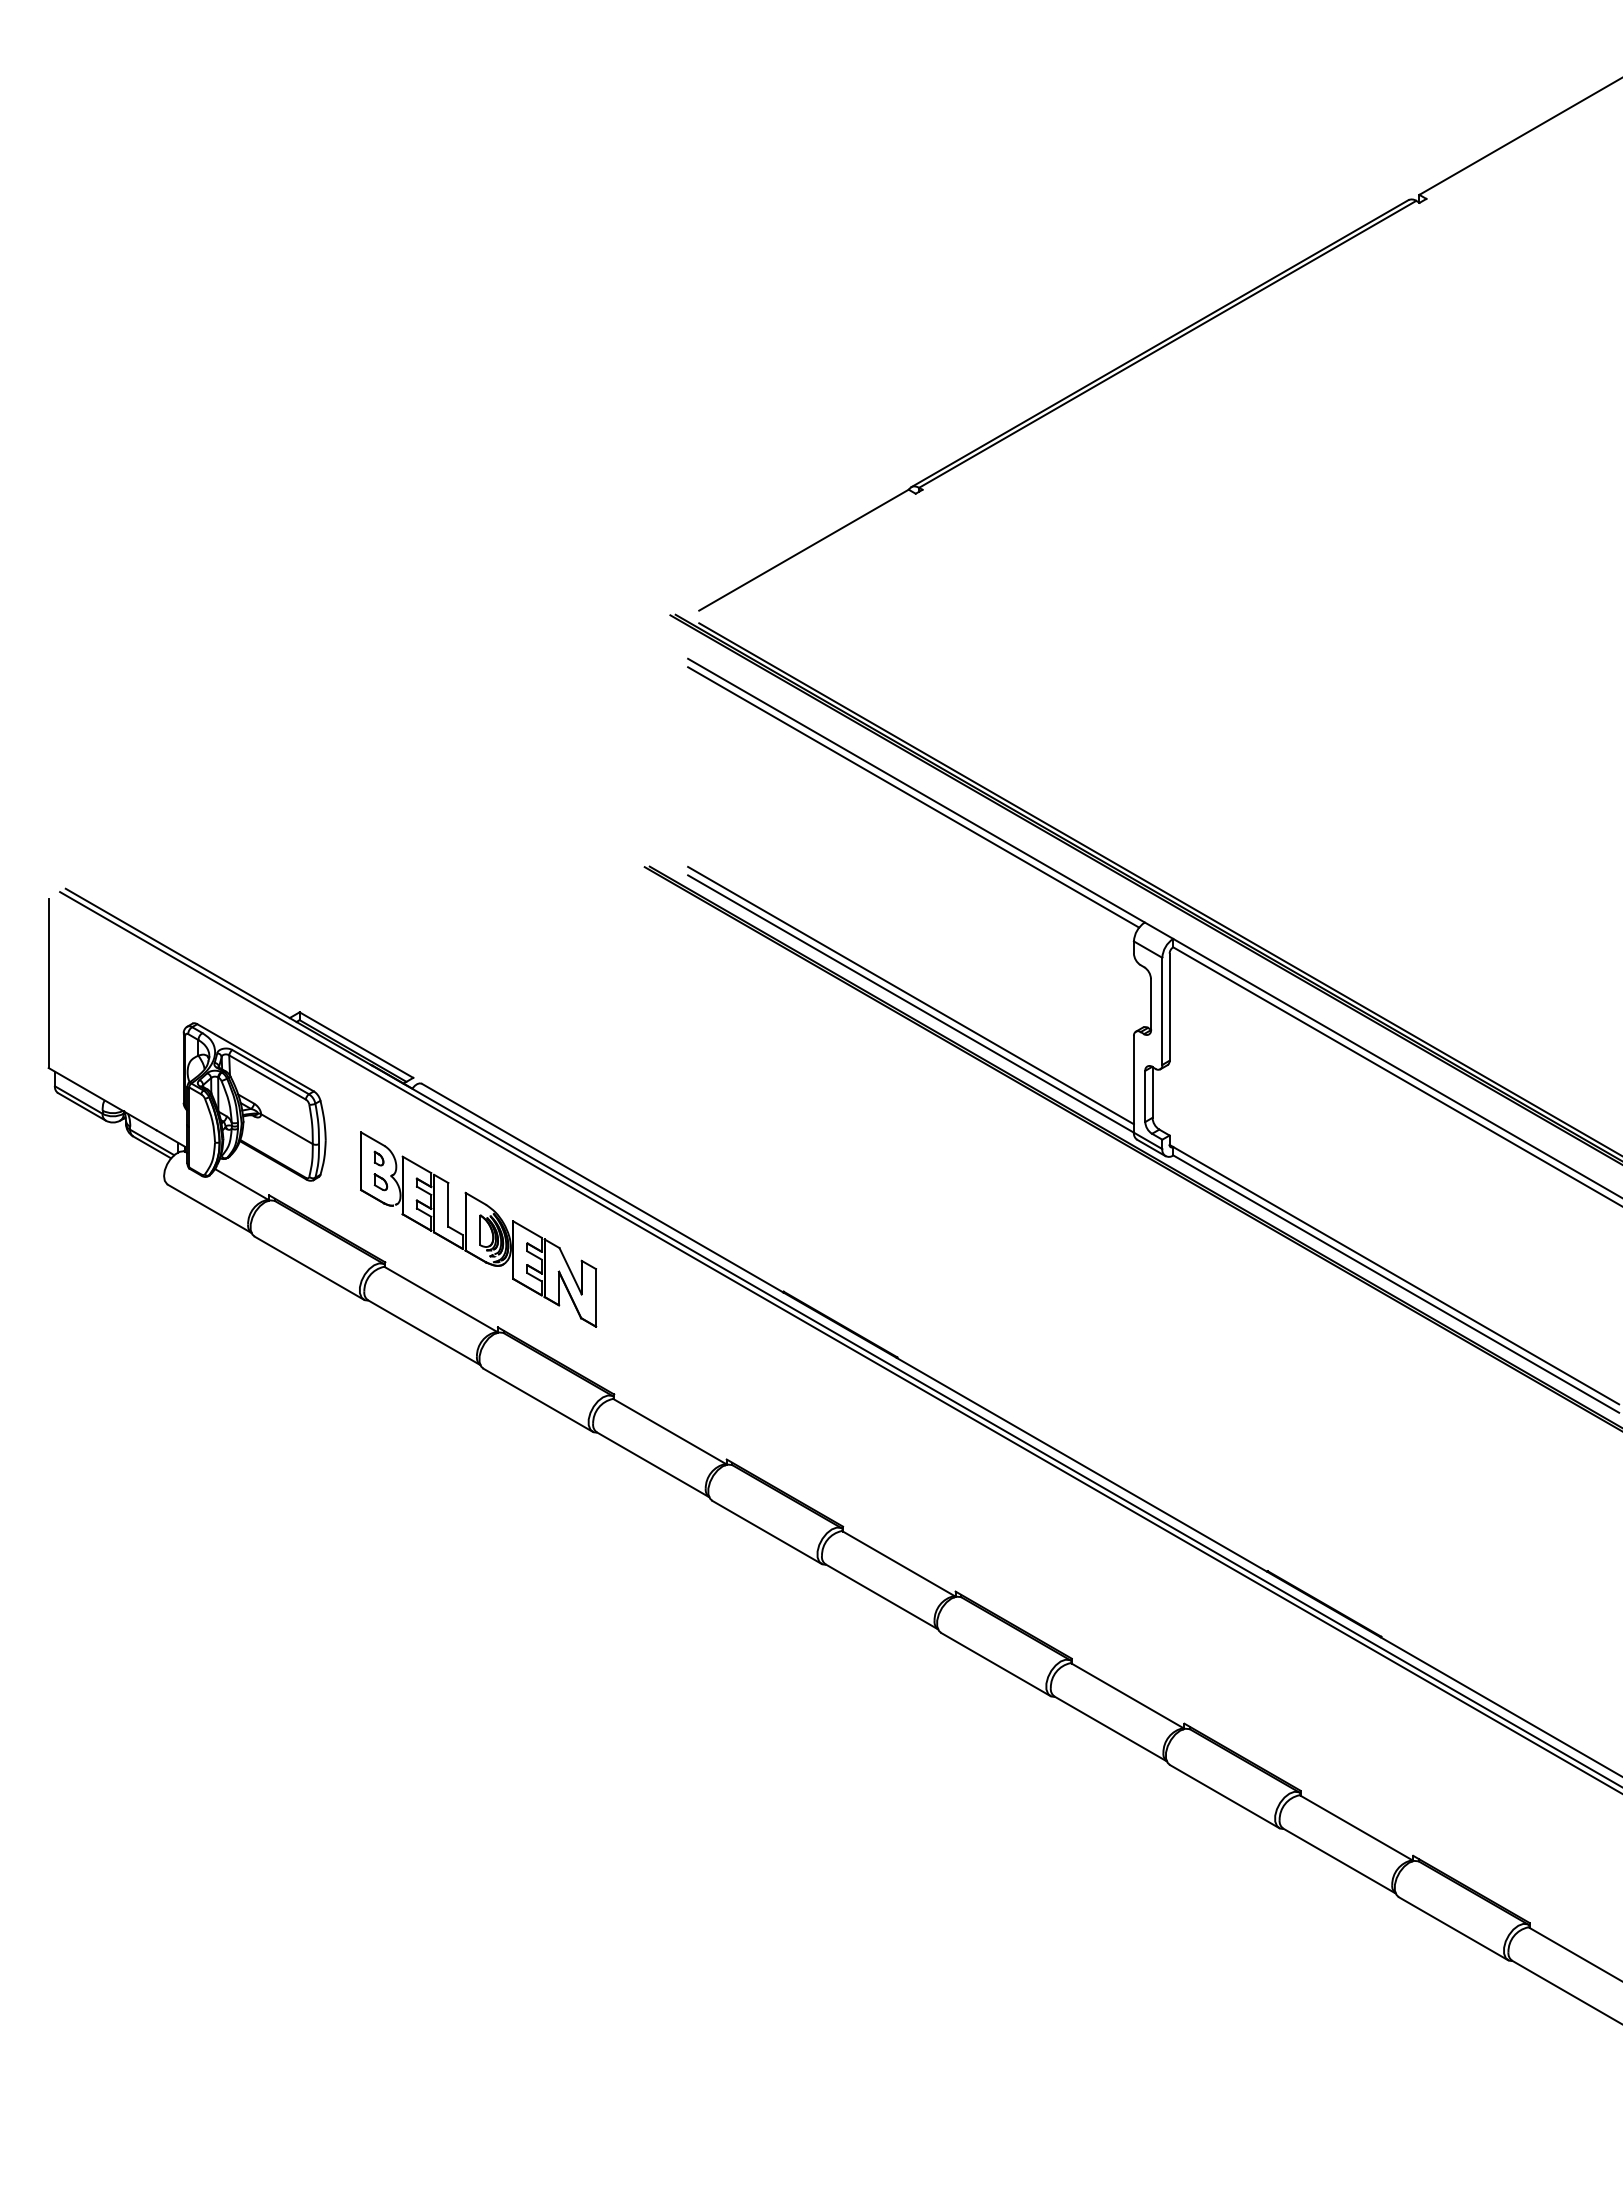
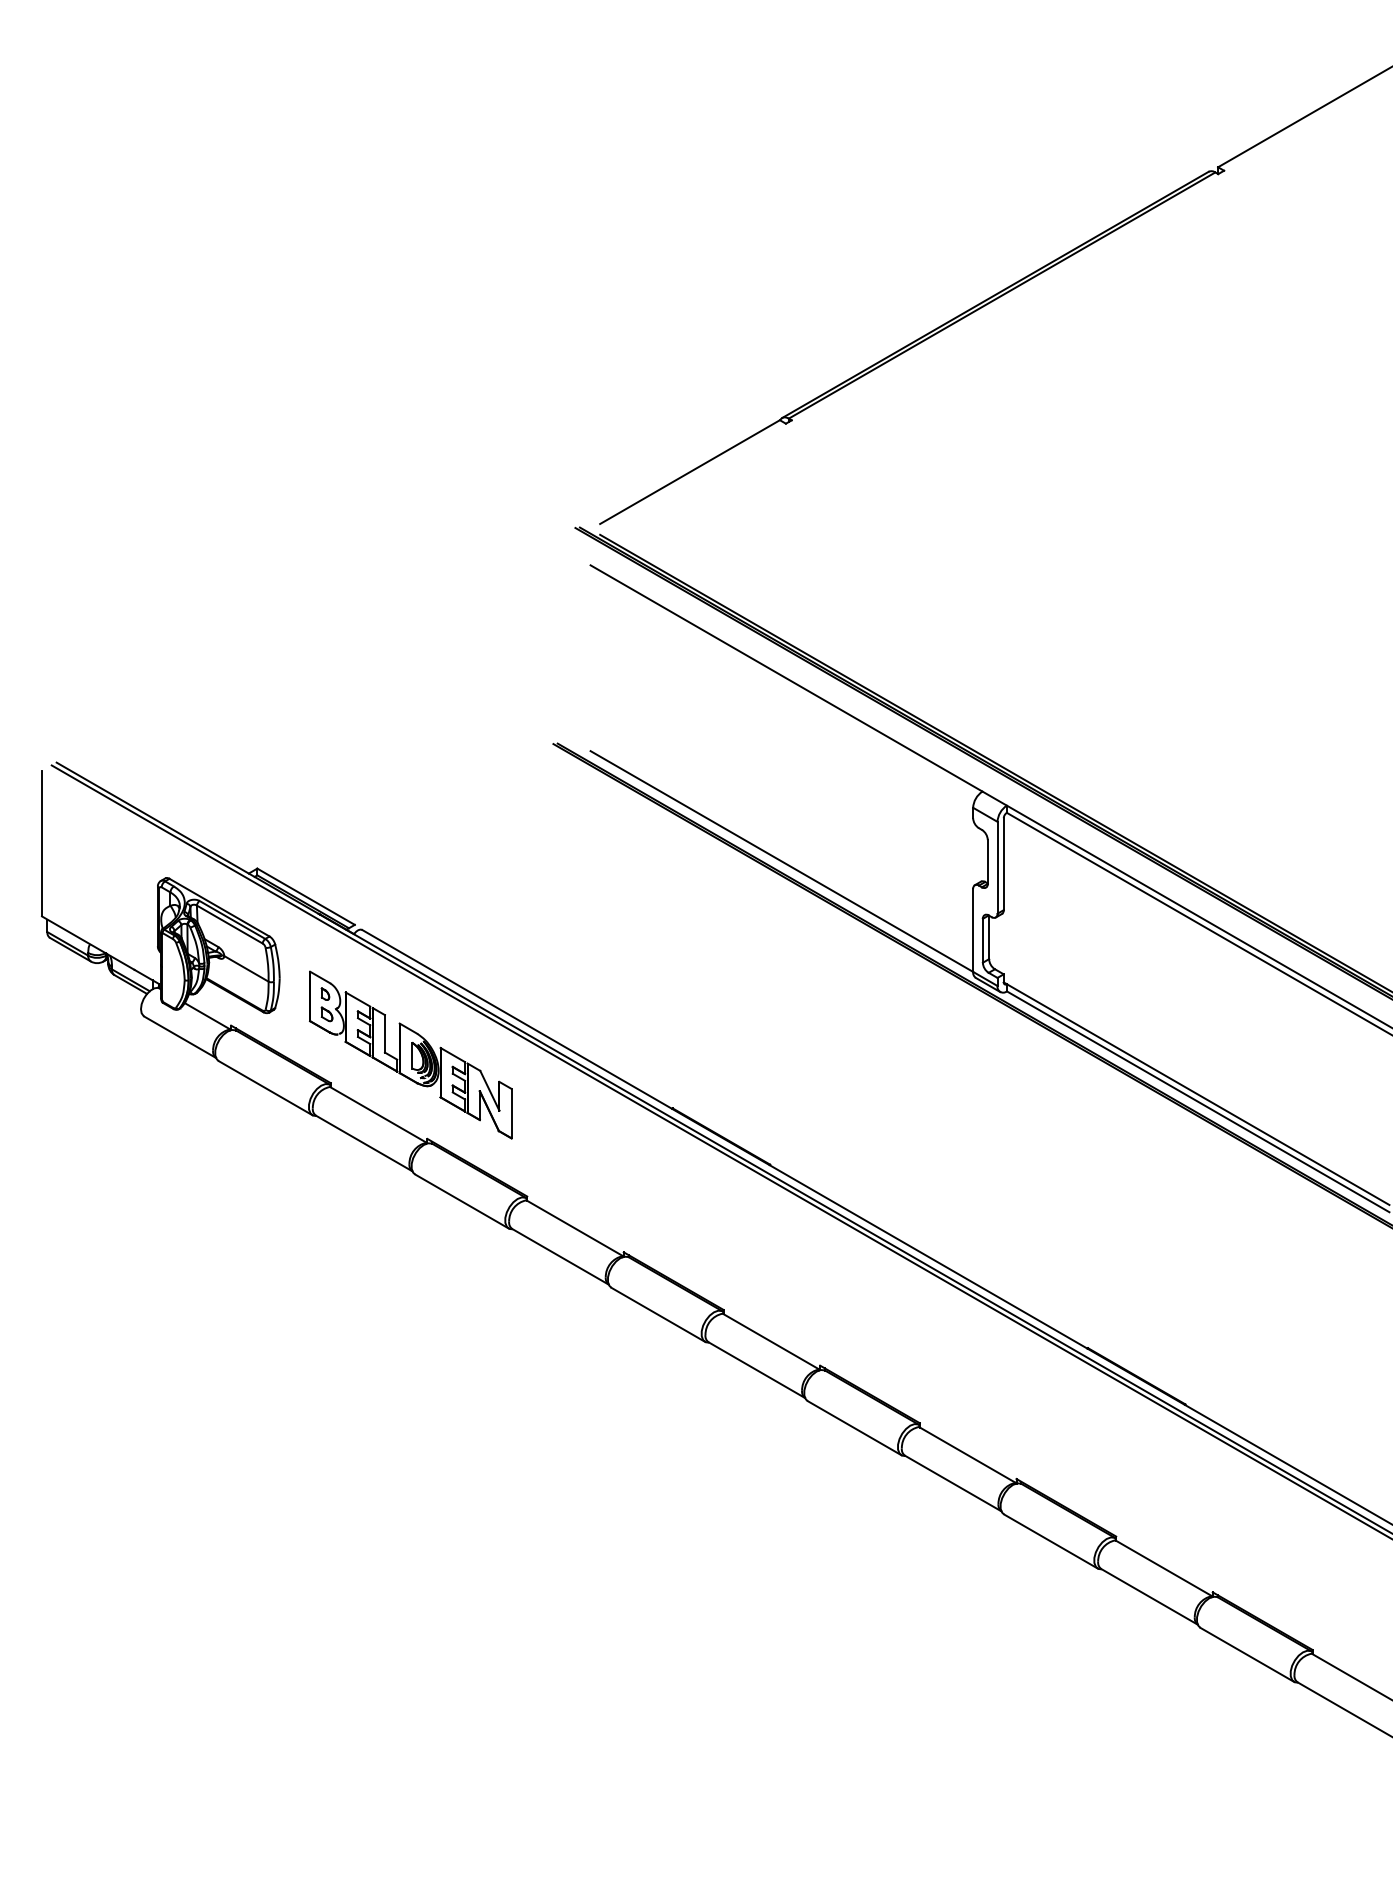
line: (913, 797) -> (784, 684), removed
line: (910, 995) -> (781, 854), removed

